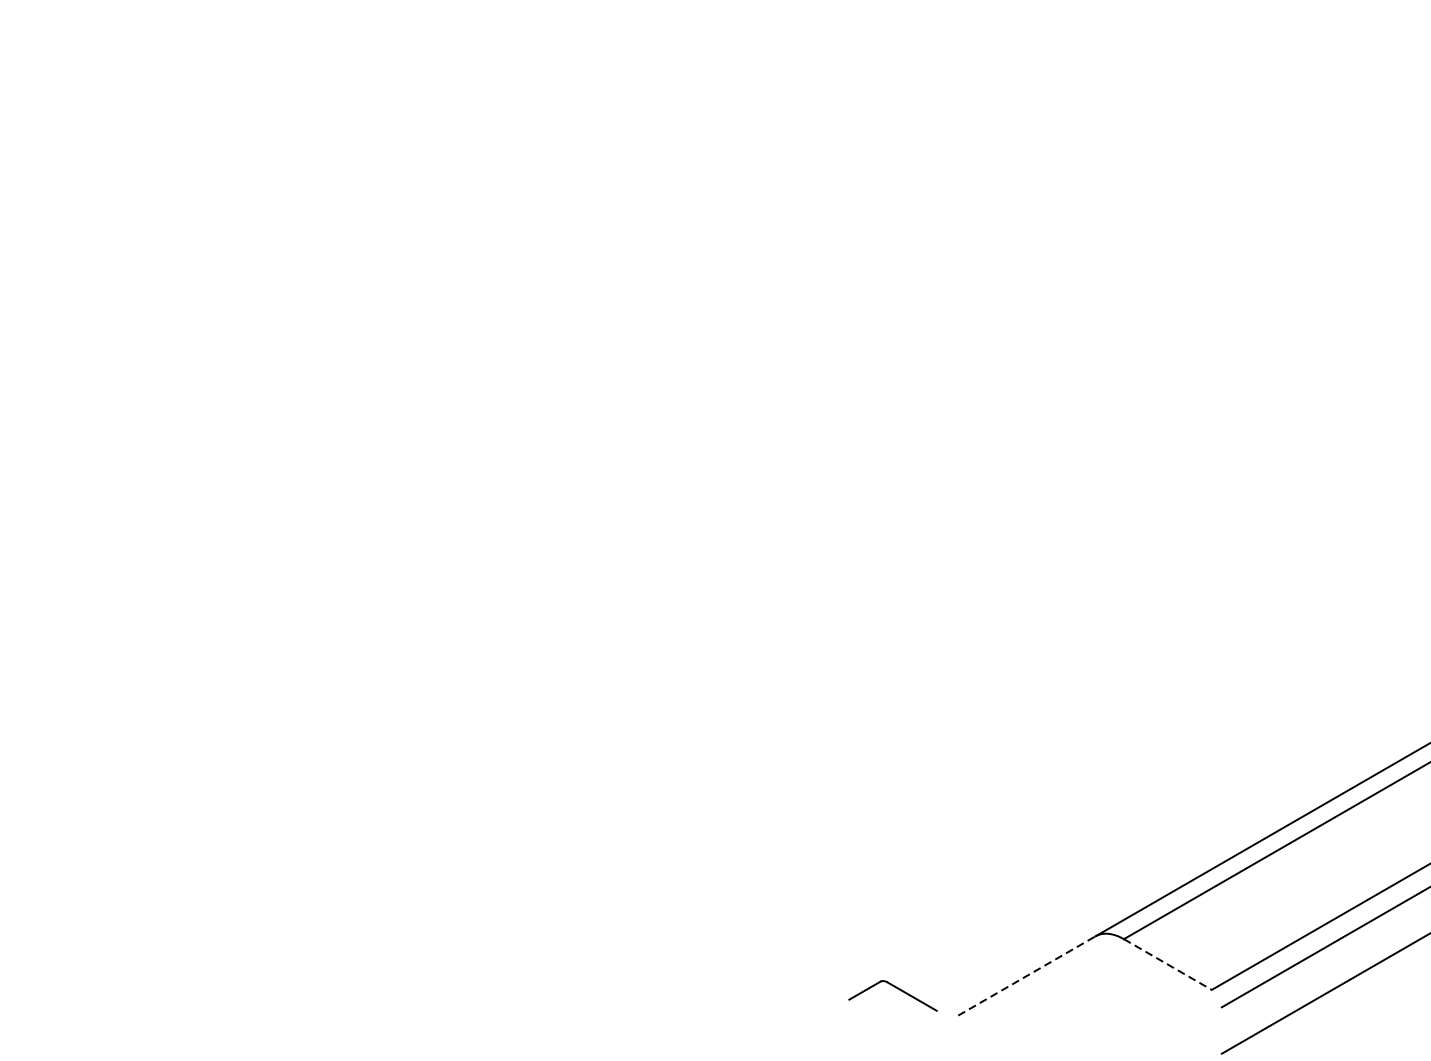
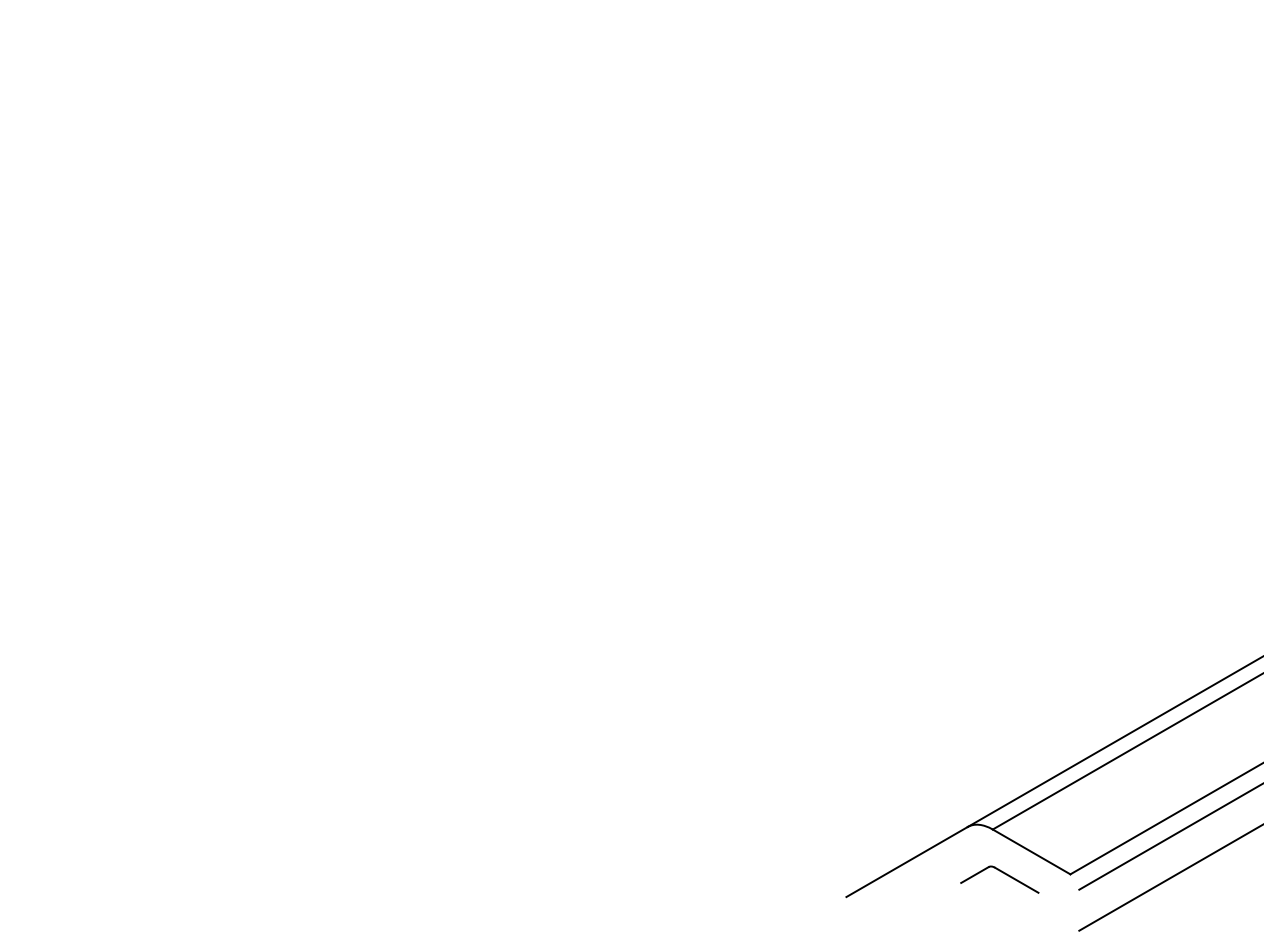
line: (1167, 964) -> (1031, 851), dashed -> solid
line: (1027, 975) -> (907, 861), dashed -> solid
part: (896, 988) -> (1002, 873), moved

